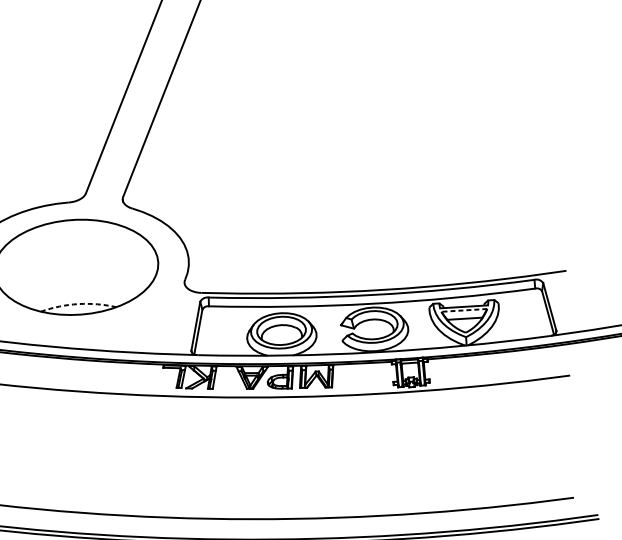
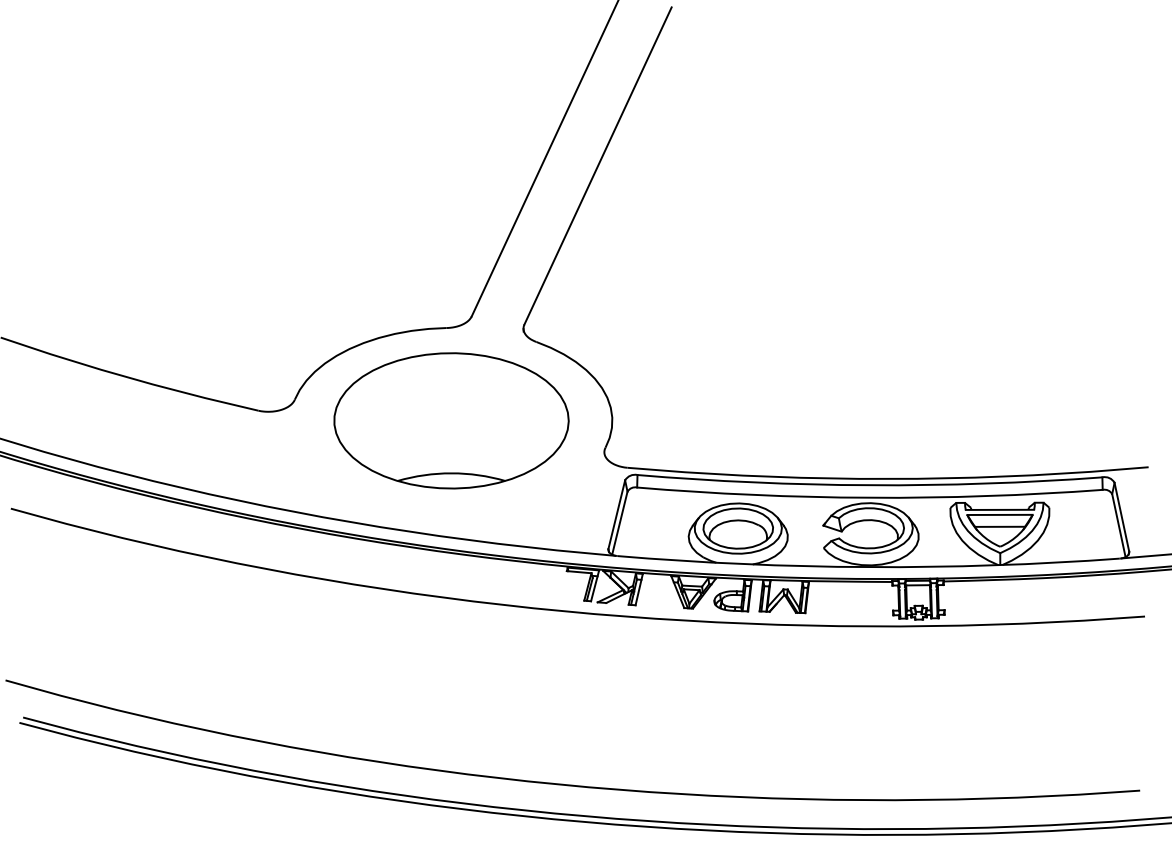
arc: (78, 304) -> (451, 473), dashed -> solid
line: (464, 310) -> (1000, 514), dashed -> solid

